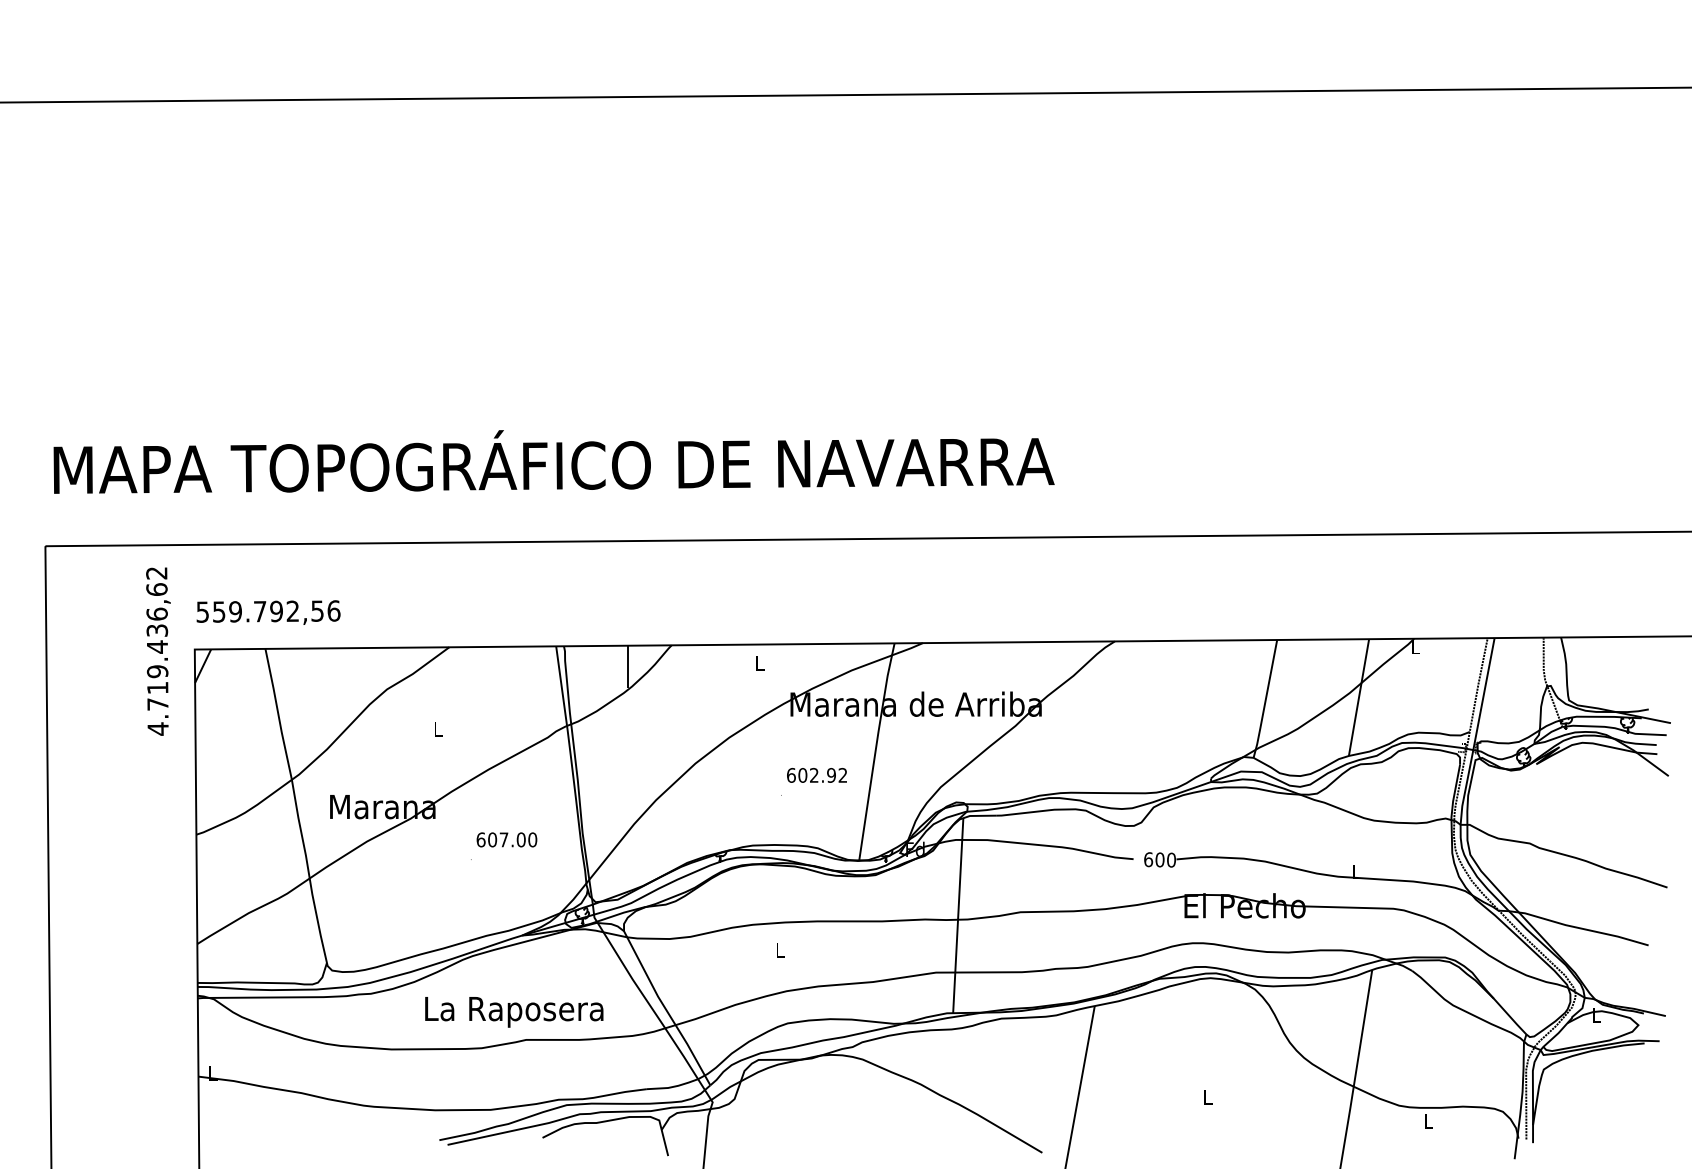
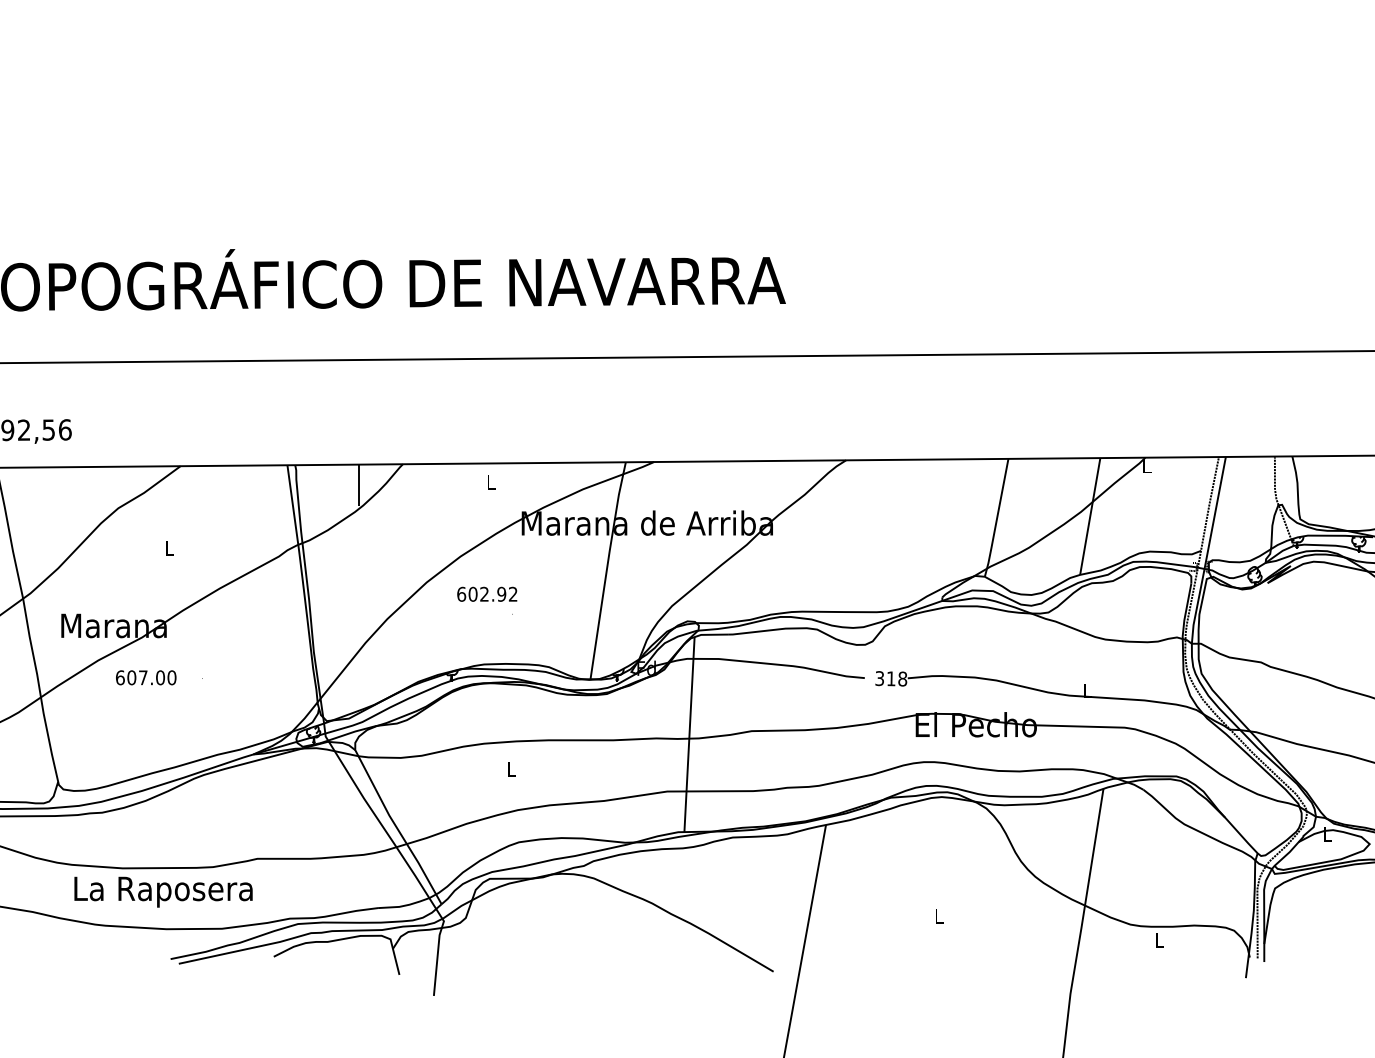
text: (816, 775) -> (486, 594), moved
text: (506, 839) -> (145, 677), moved
text: (1159, 859) -> (890, 678), 600 -> 318
text: (514, 1012) -> (163, 892), moved

